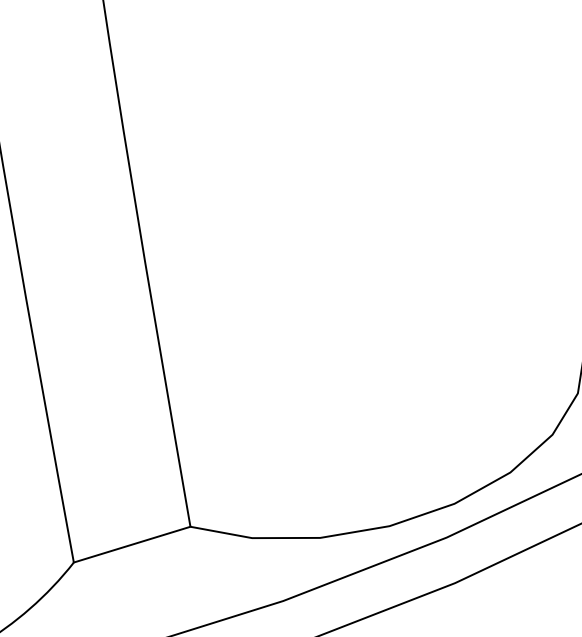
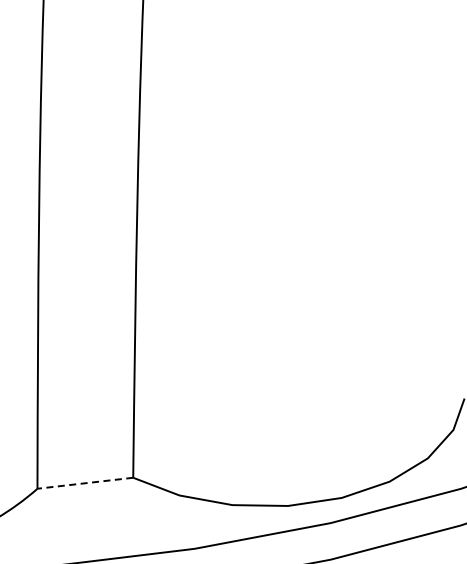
line: (131, 545) -> (84, 483), solid -> dashed

